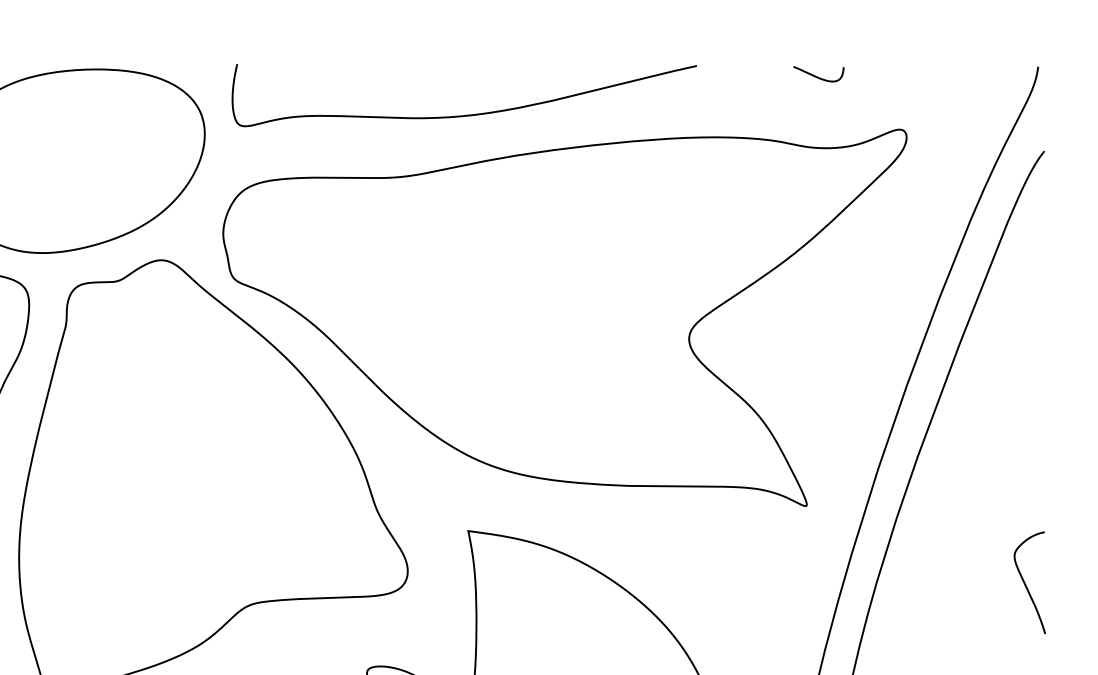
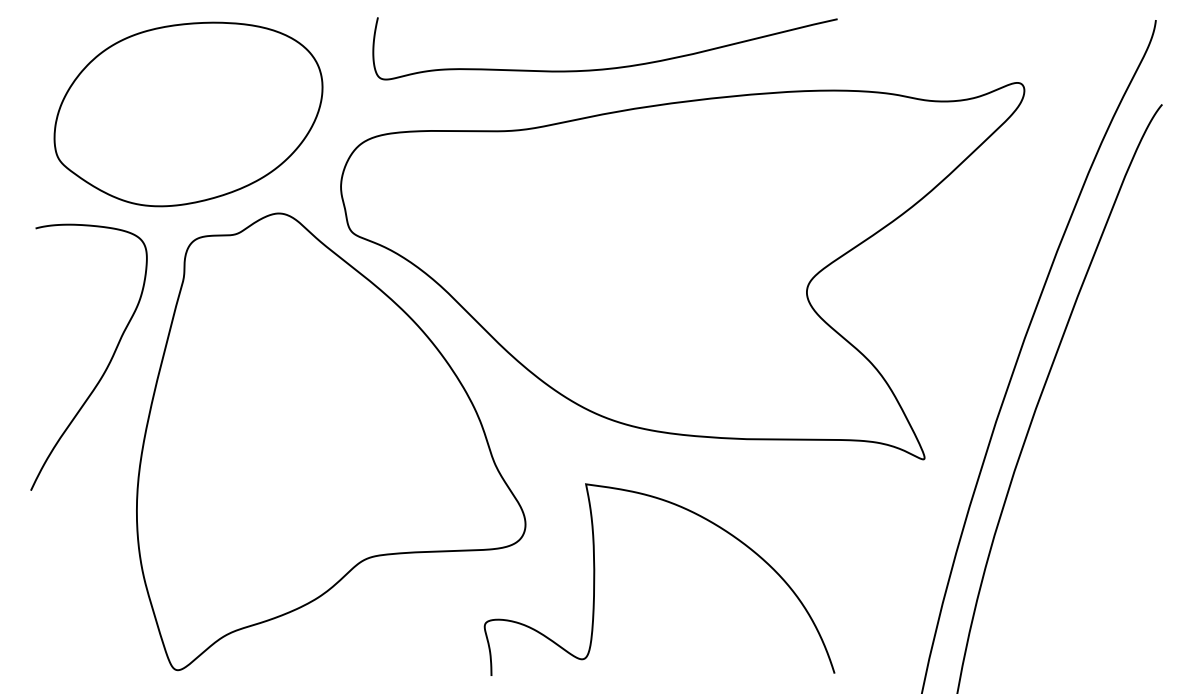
curve: (817, 76) -> (935, 29), removed
curve: (468, 114) -> (609, 67), moved
curve: (1025, 583) -> (1143, 536), removed

